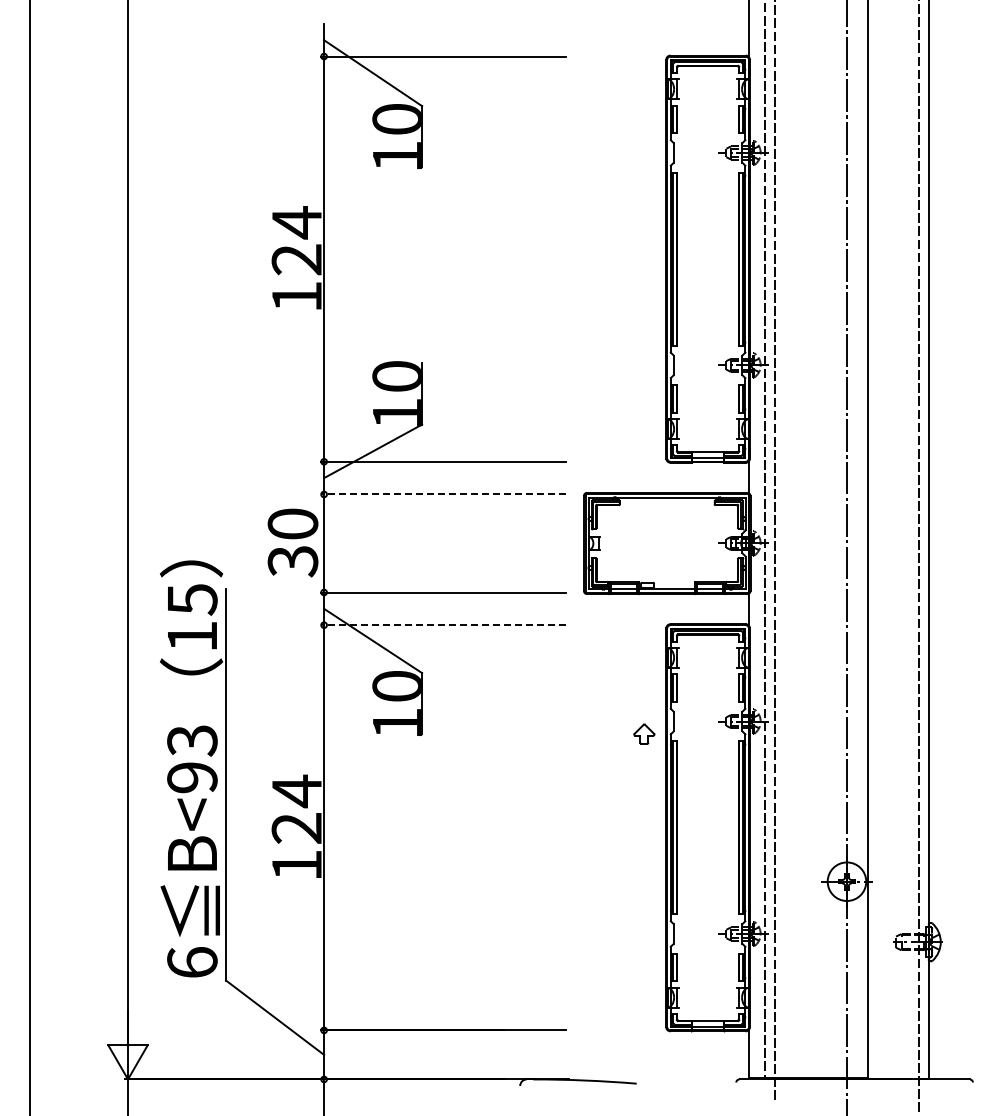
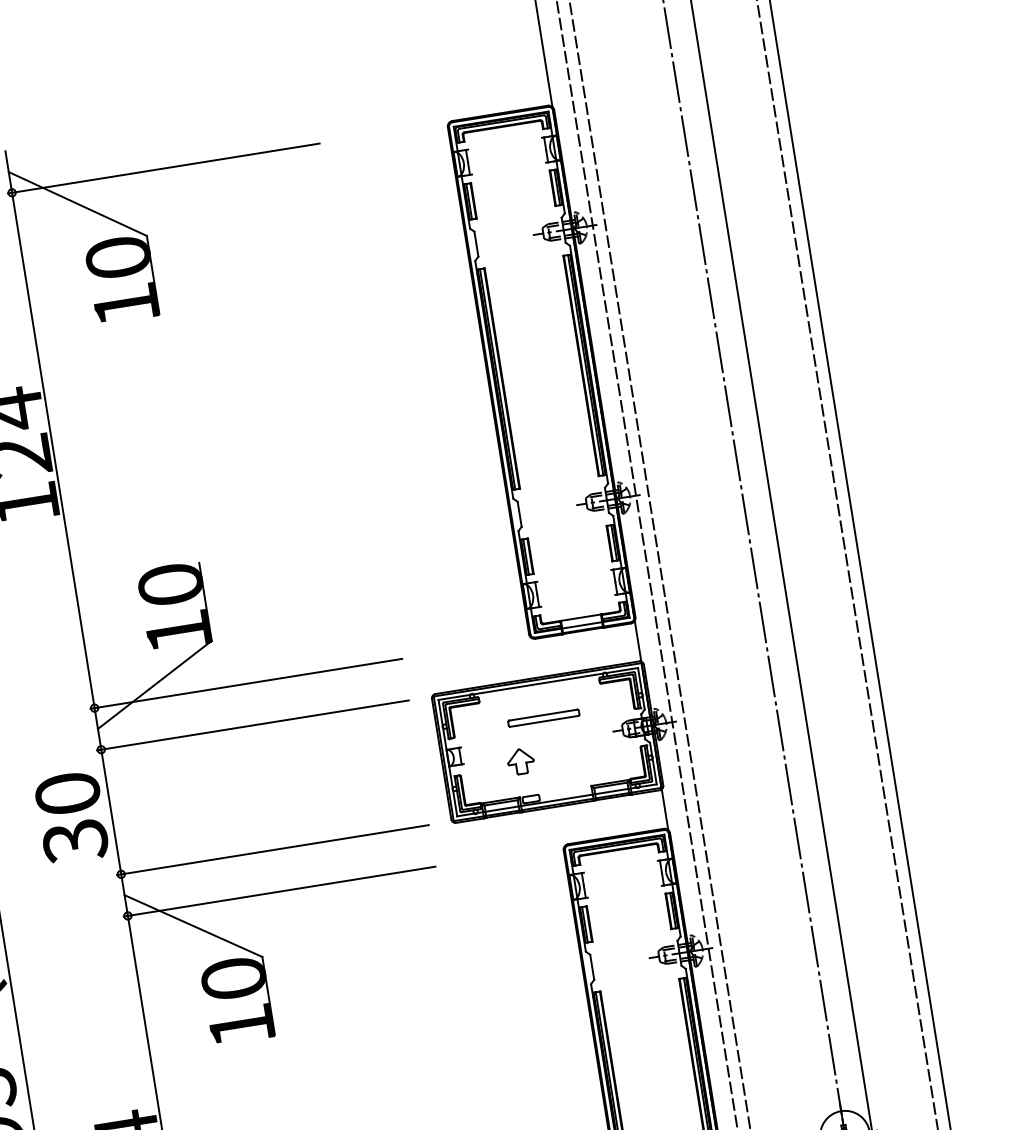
line: (443, 494) -> (253, 725), dashed -> solid
part: (666, 524) -> (542, 718), added
line: (443, 625) -> (279, 892), dashed -> solid
part: (644, 733) -> (520, 760), moved

